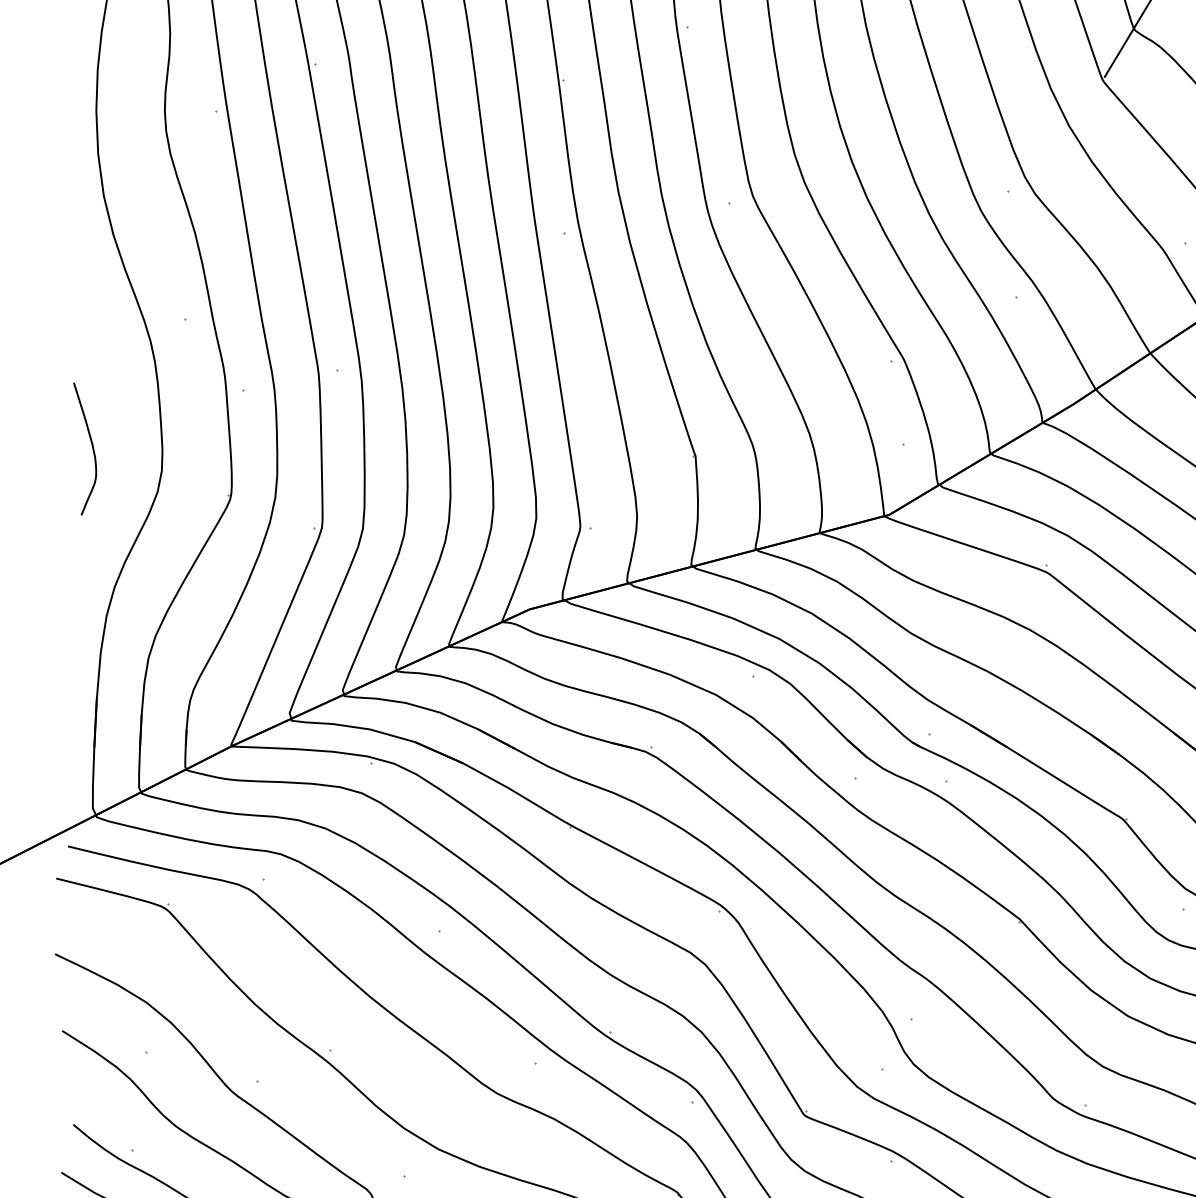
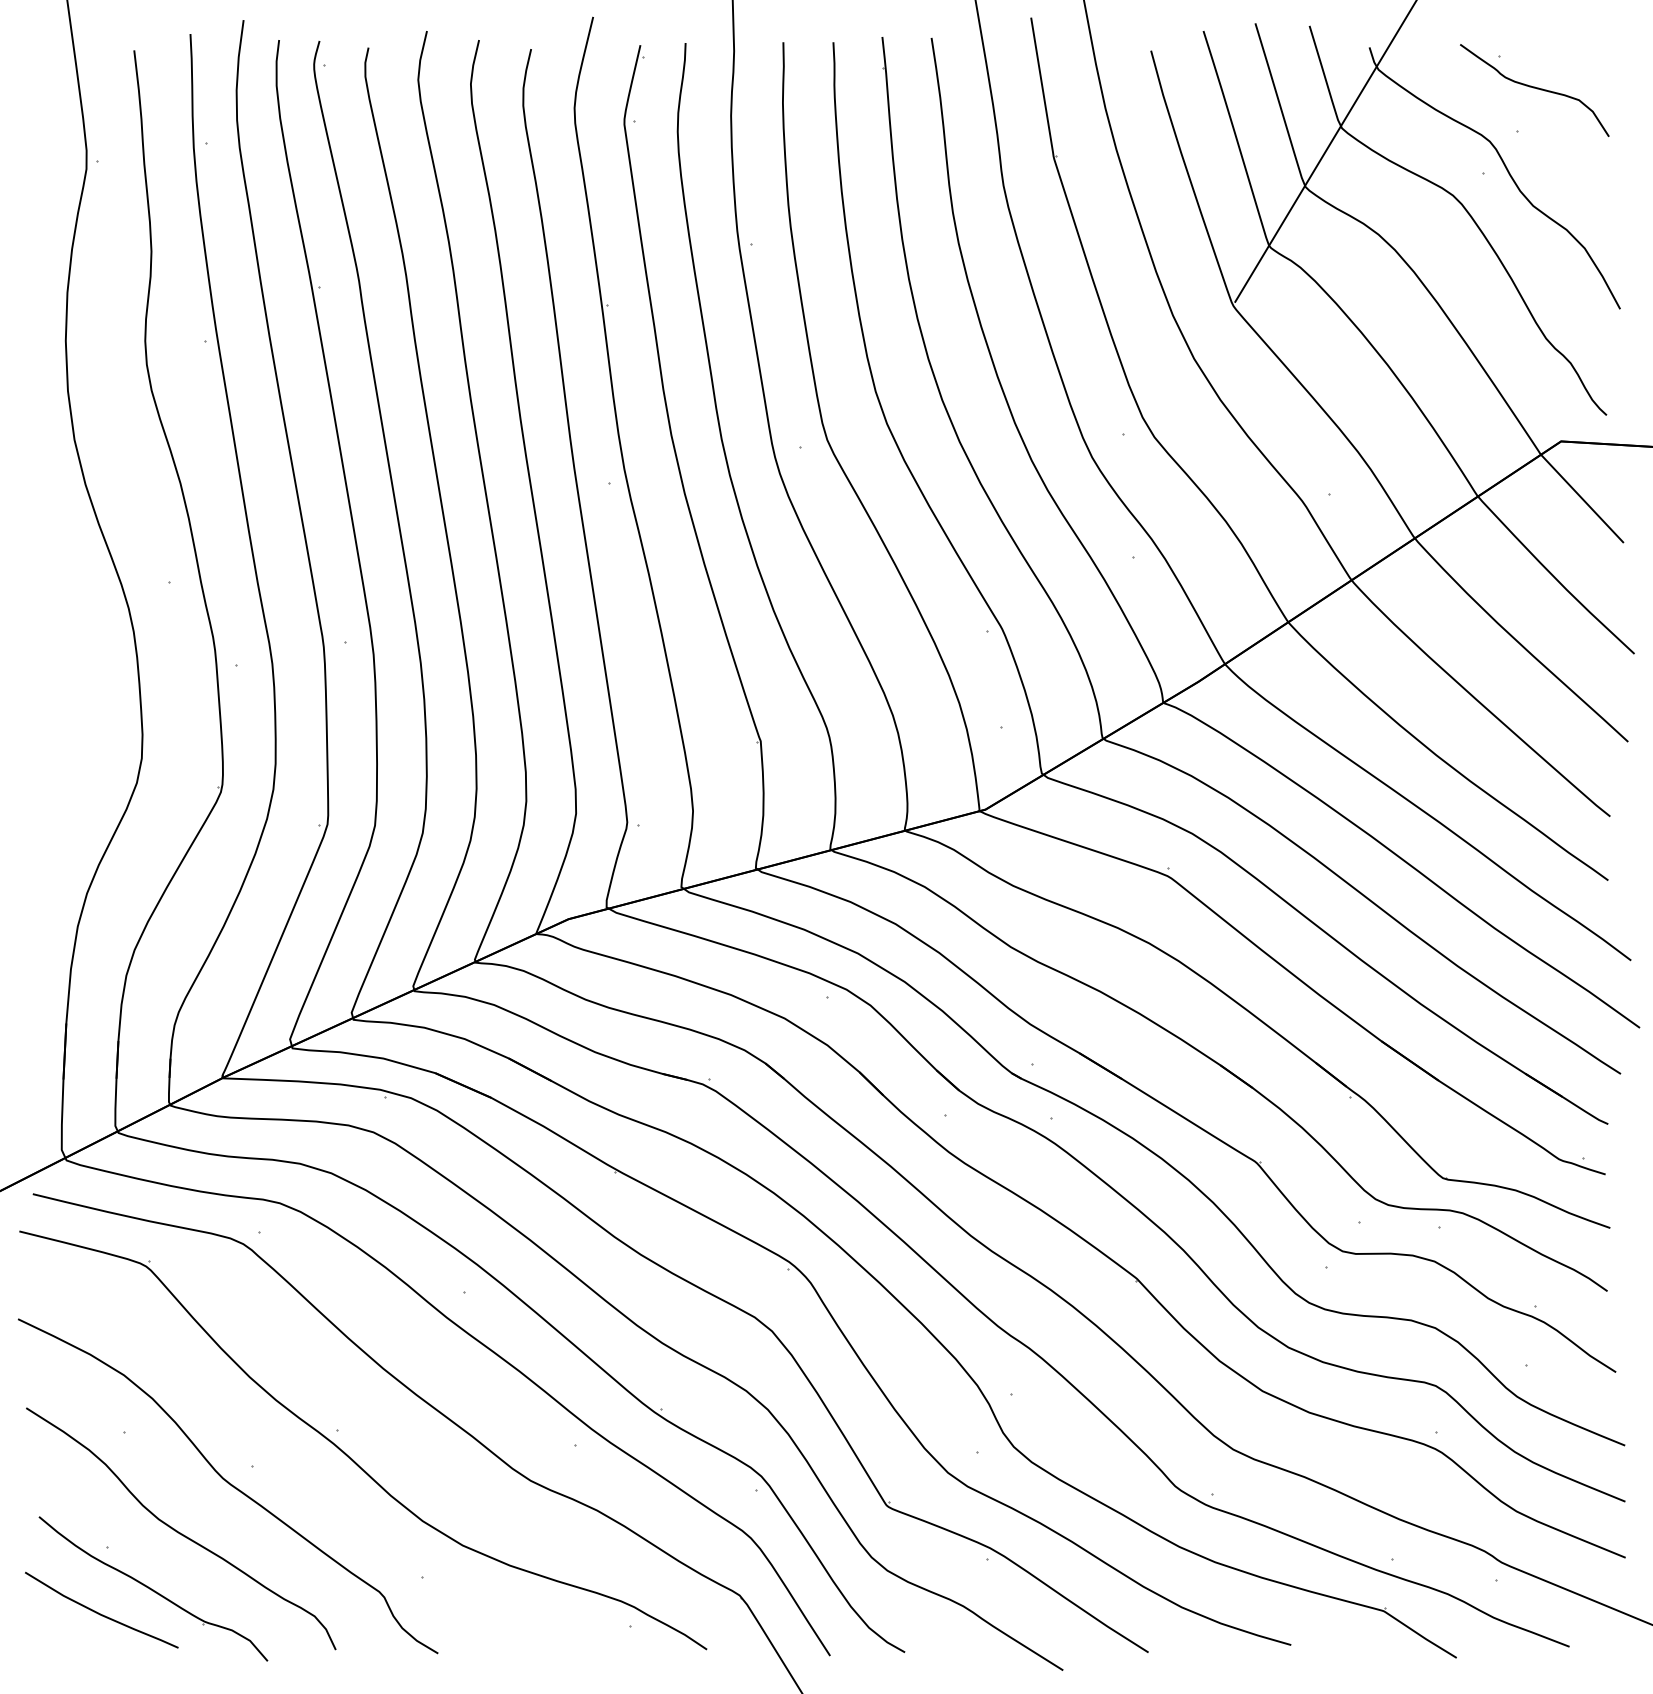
curve: (91, 446) -> (60, 730), removed

